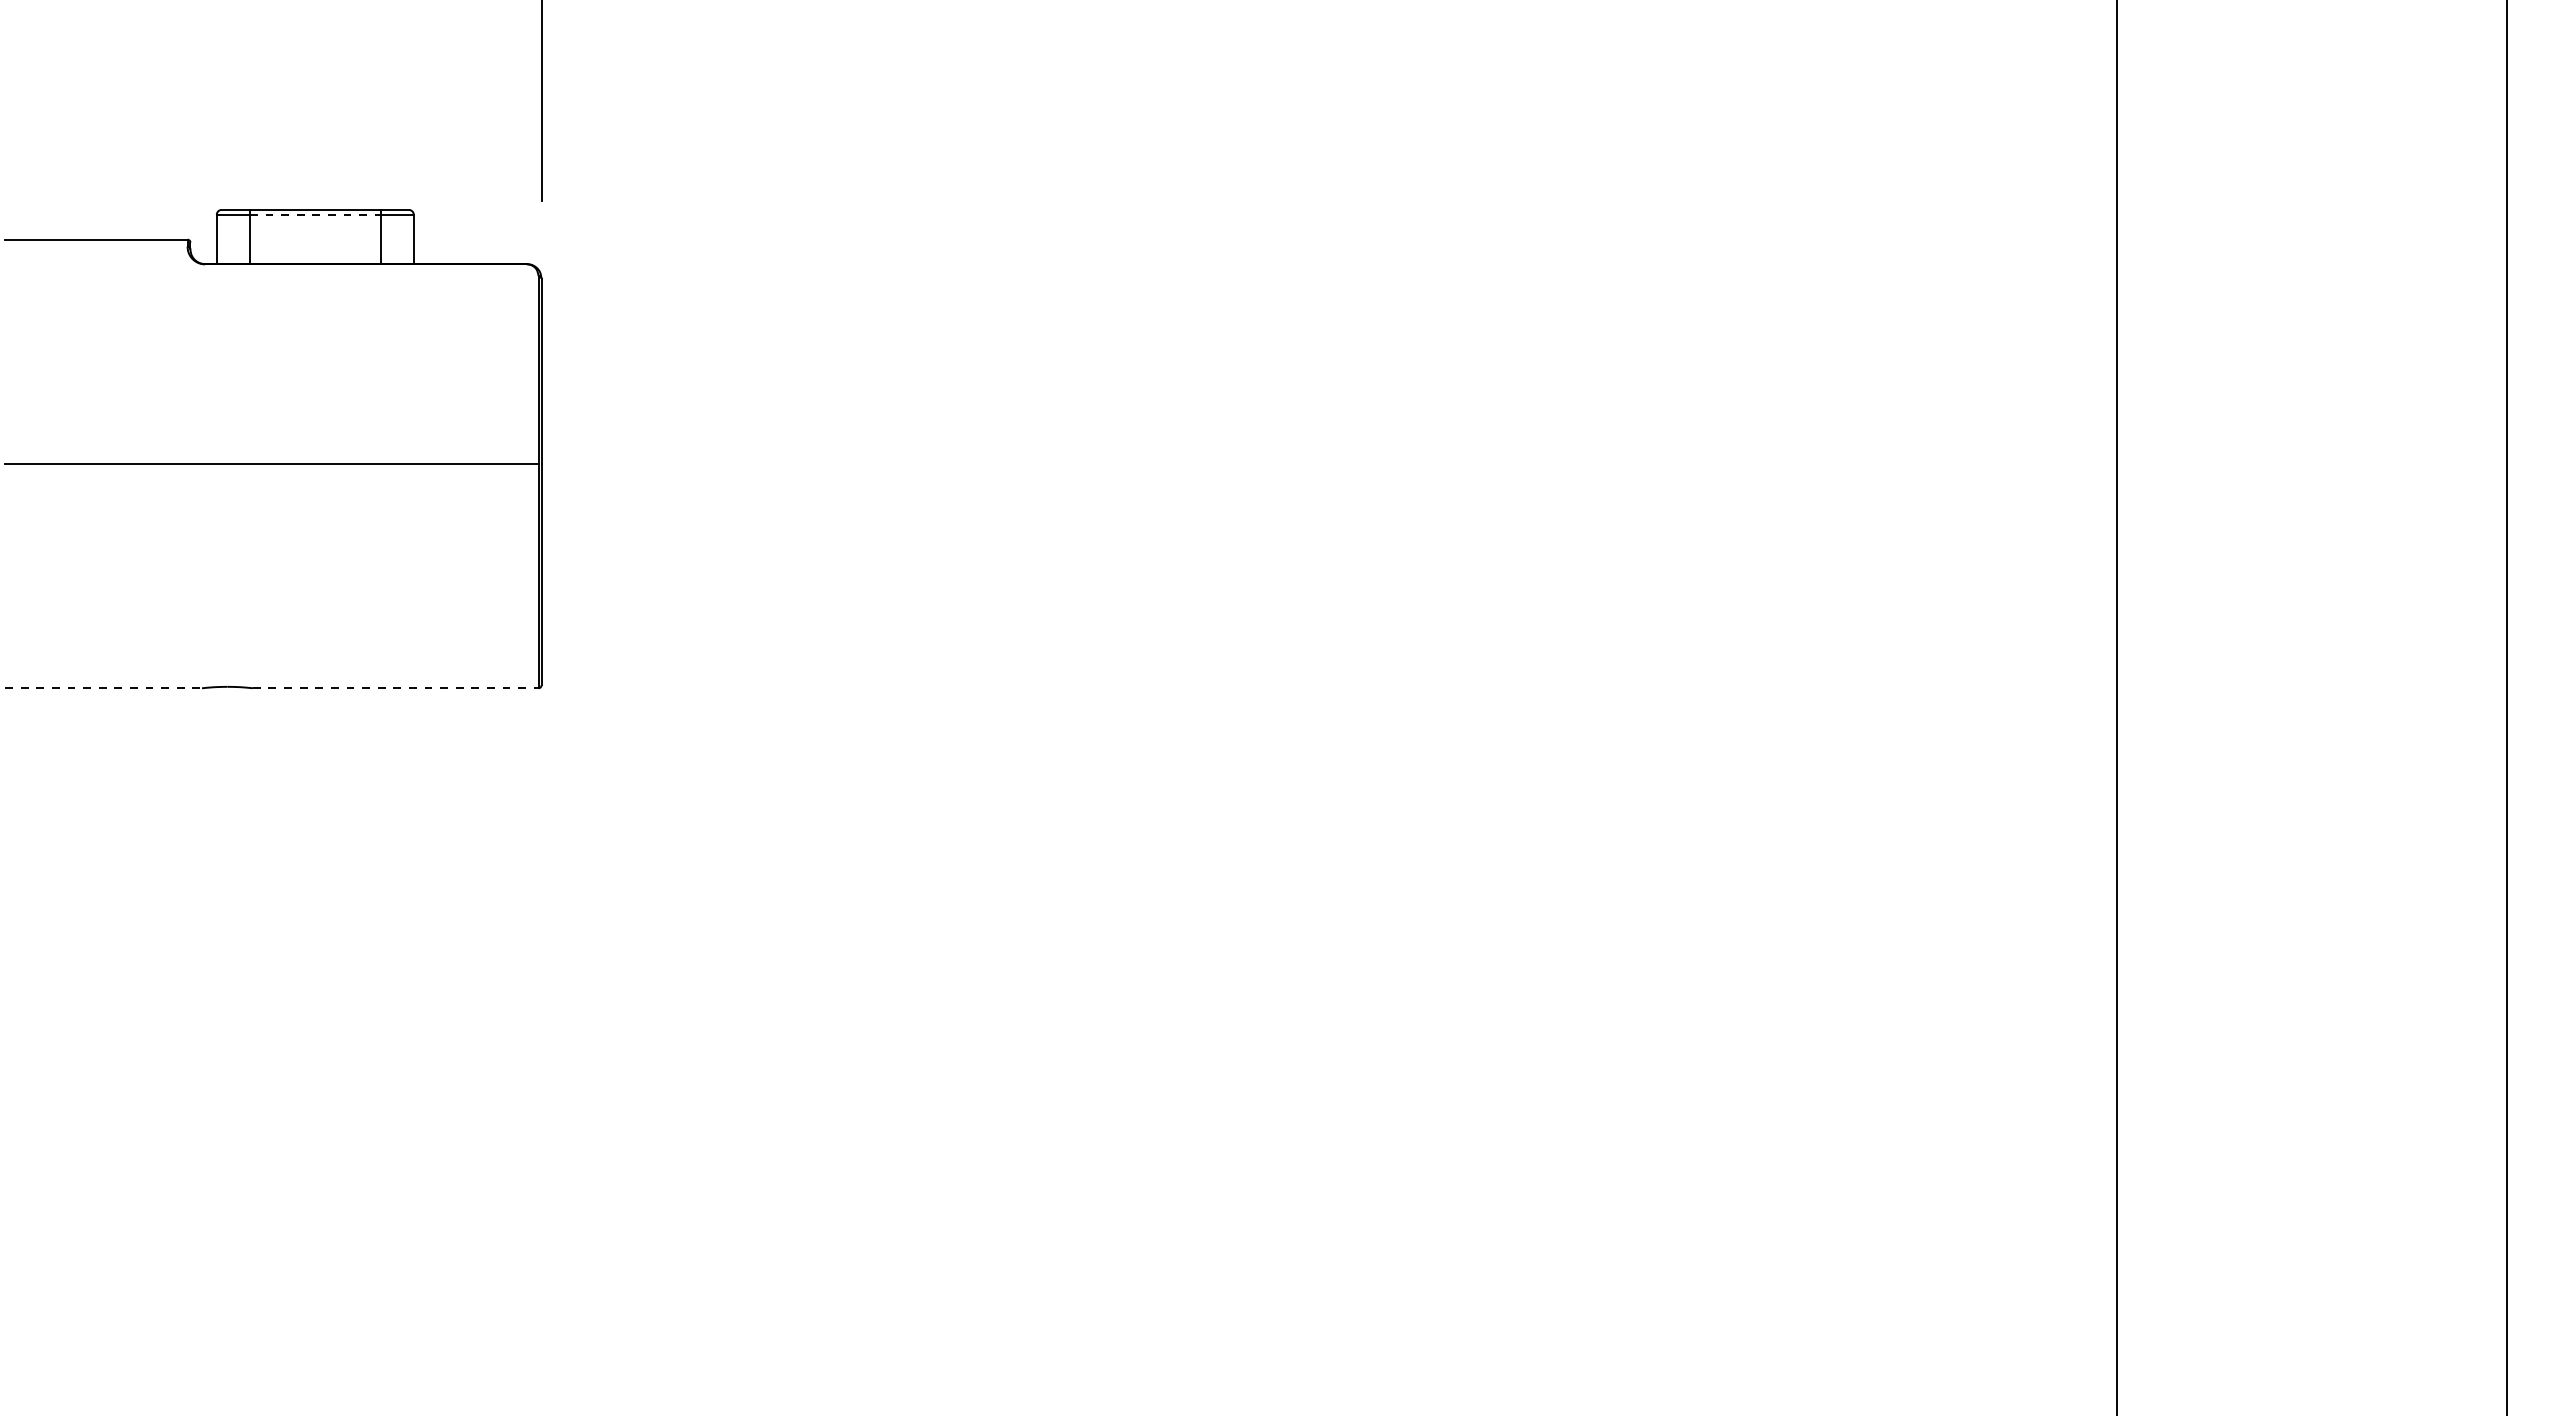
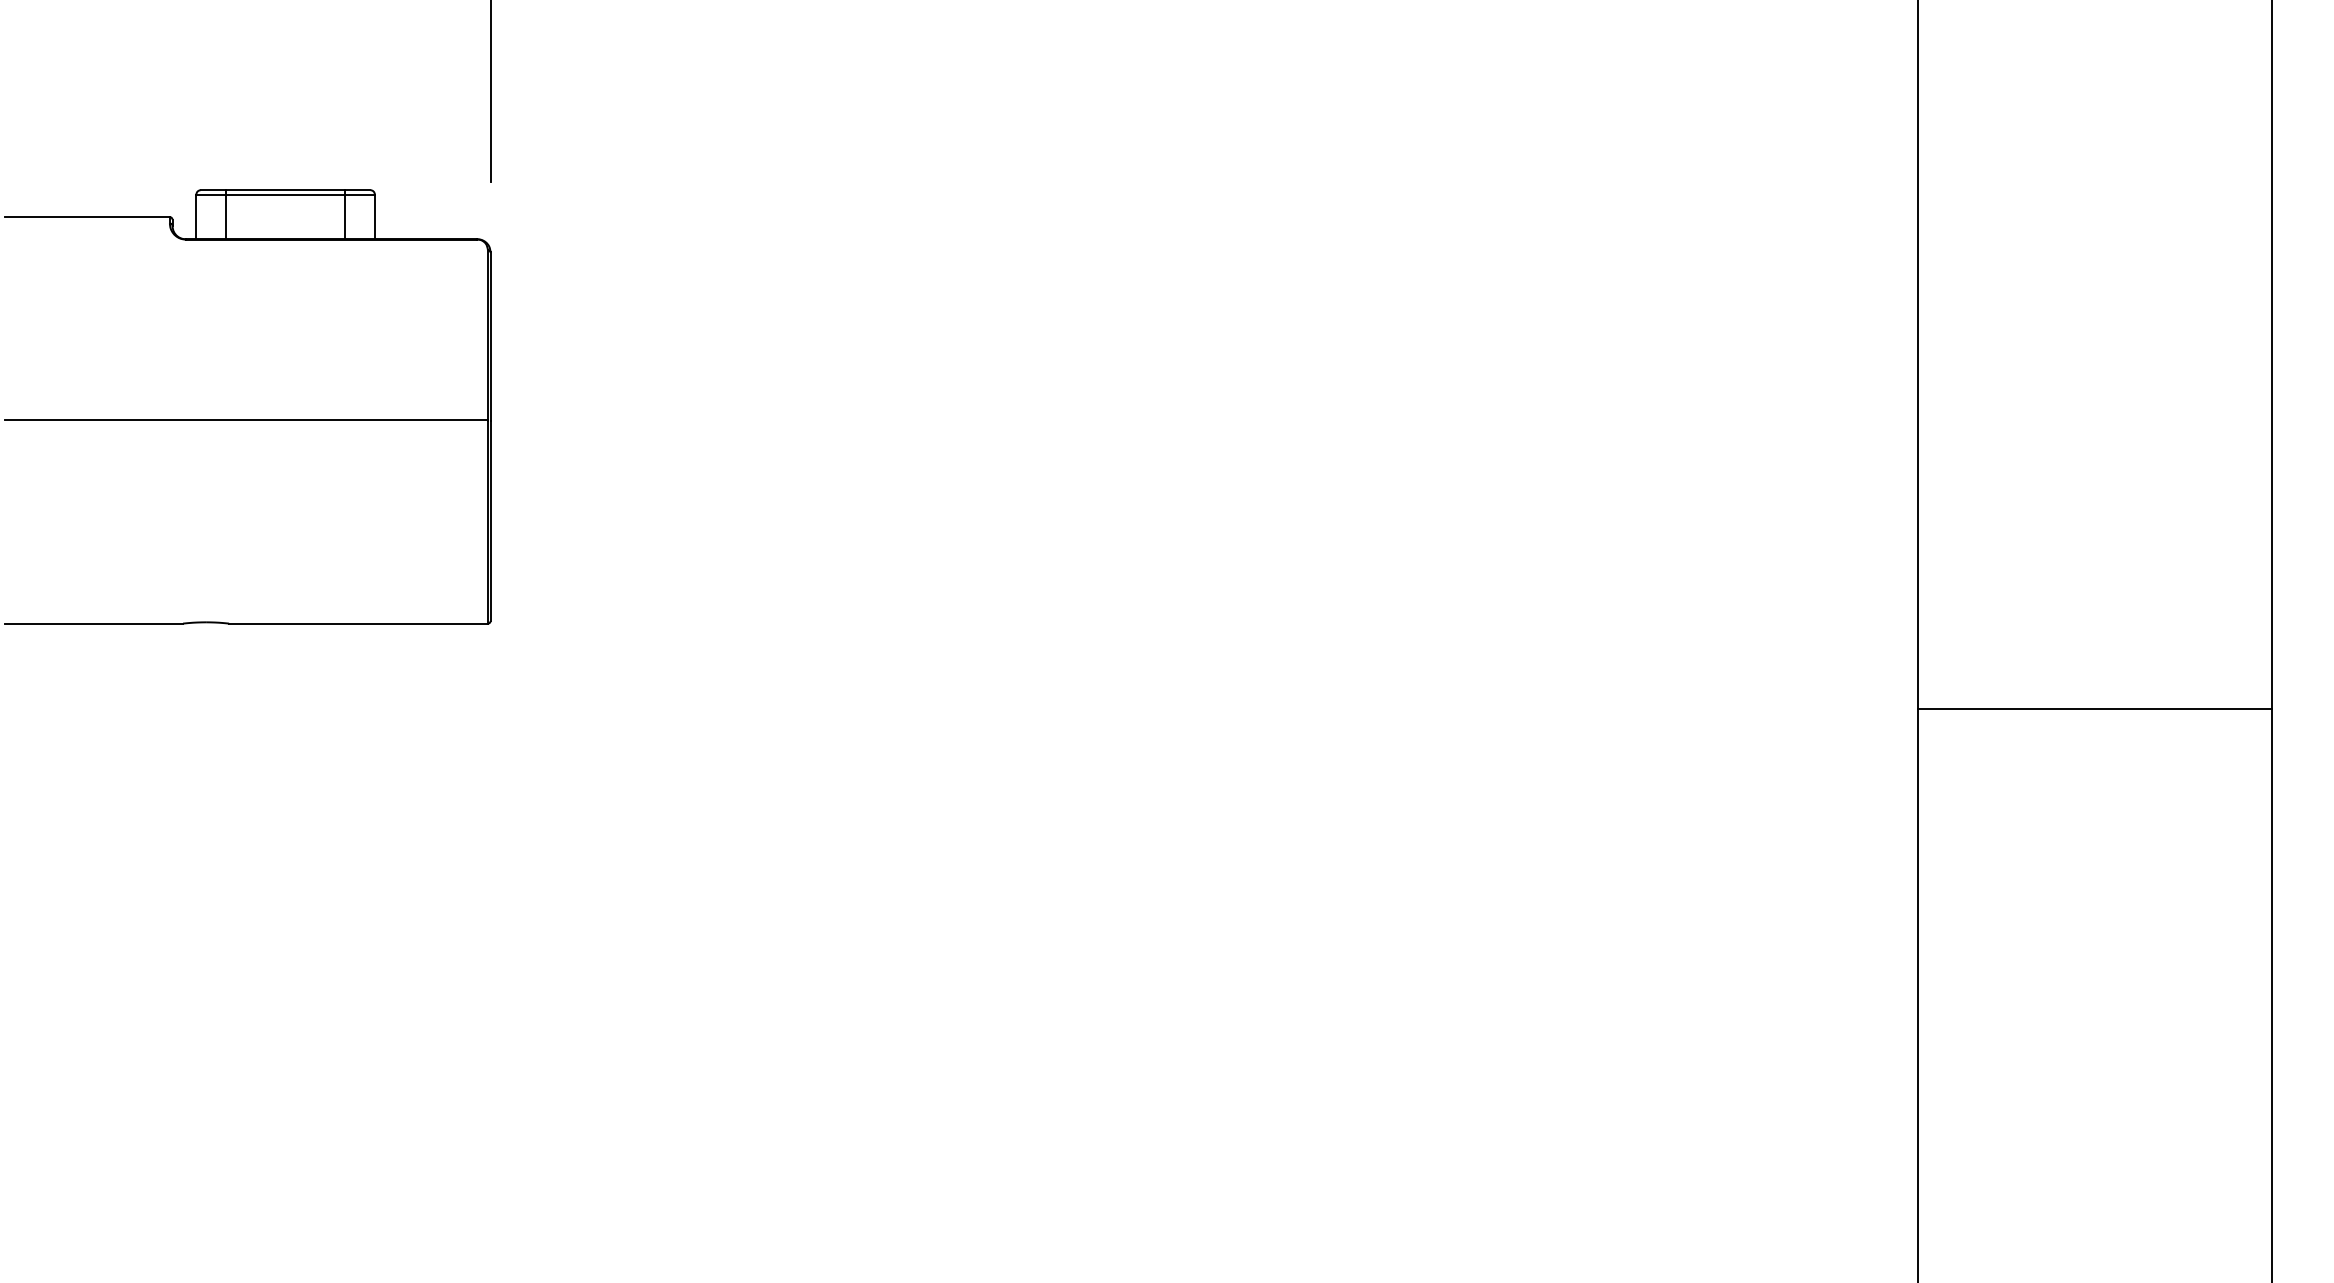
line: (315, 214) -> (285, 194), dashed -> solid
line: (103, 688) -> (93, 623), dashed -> solid
line: (395, 688) -> (358, 623), dashed -> solid
line: (2311, 782) -> (2094, 709), added

